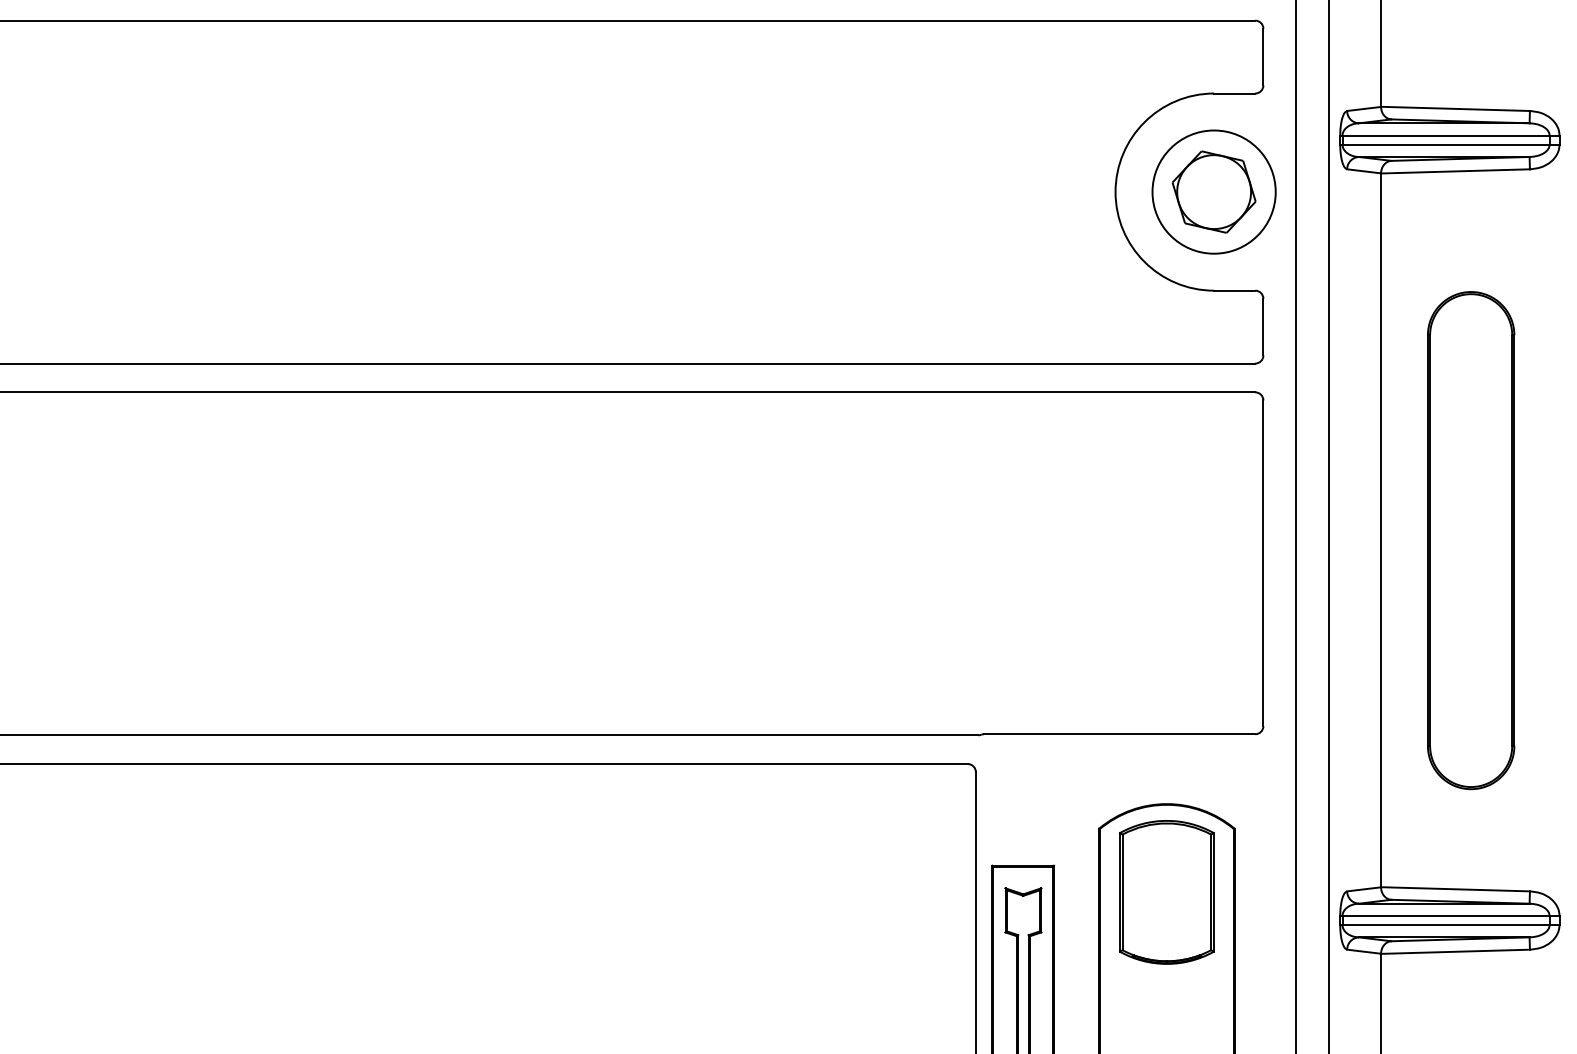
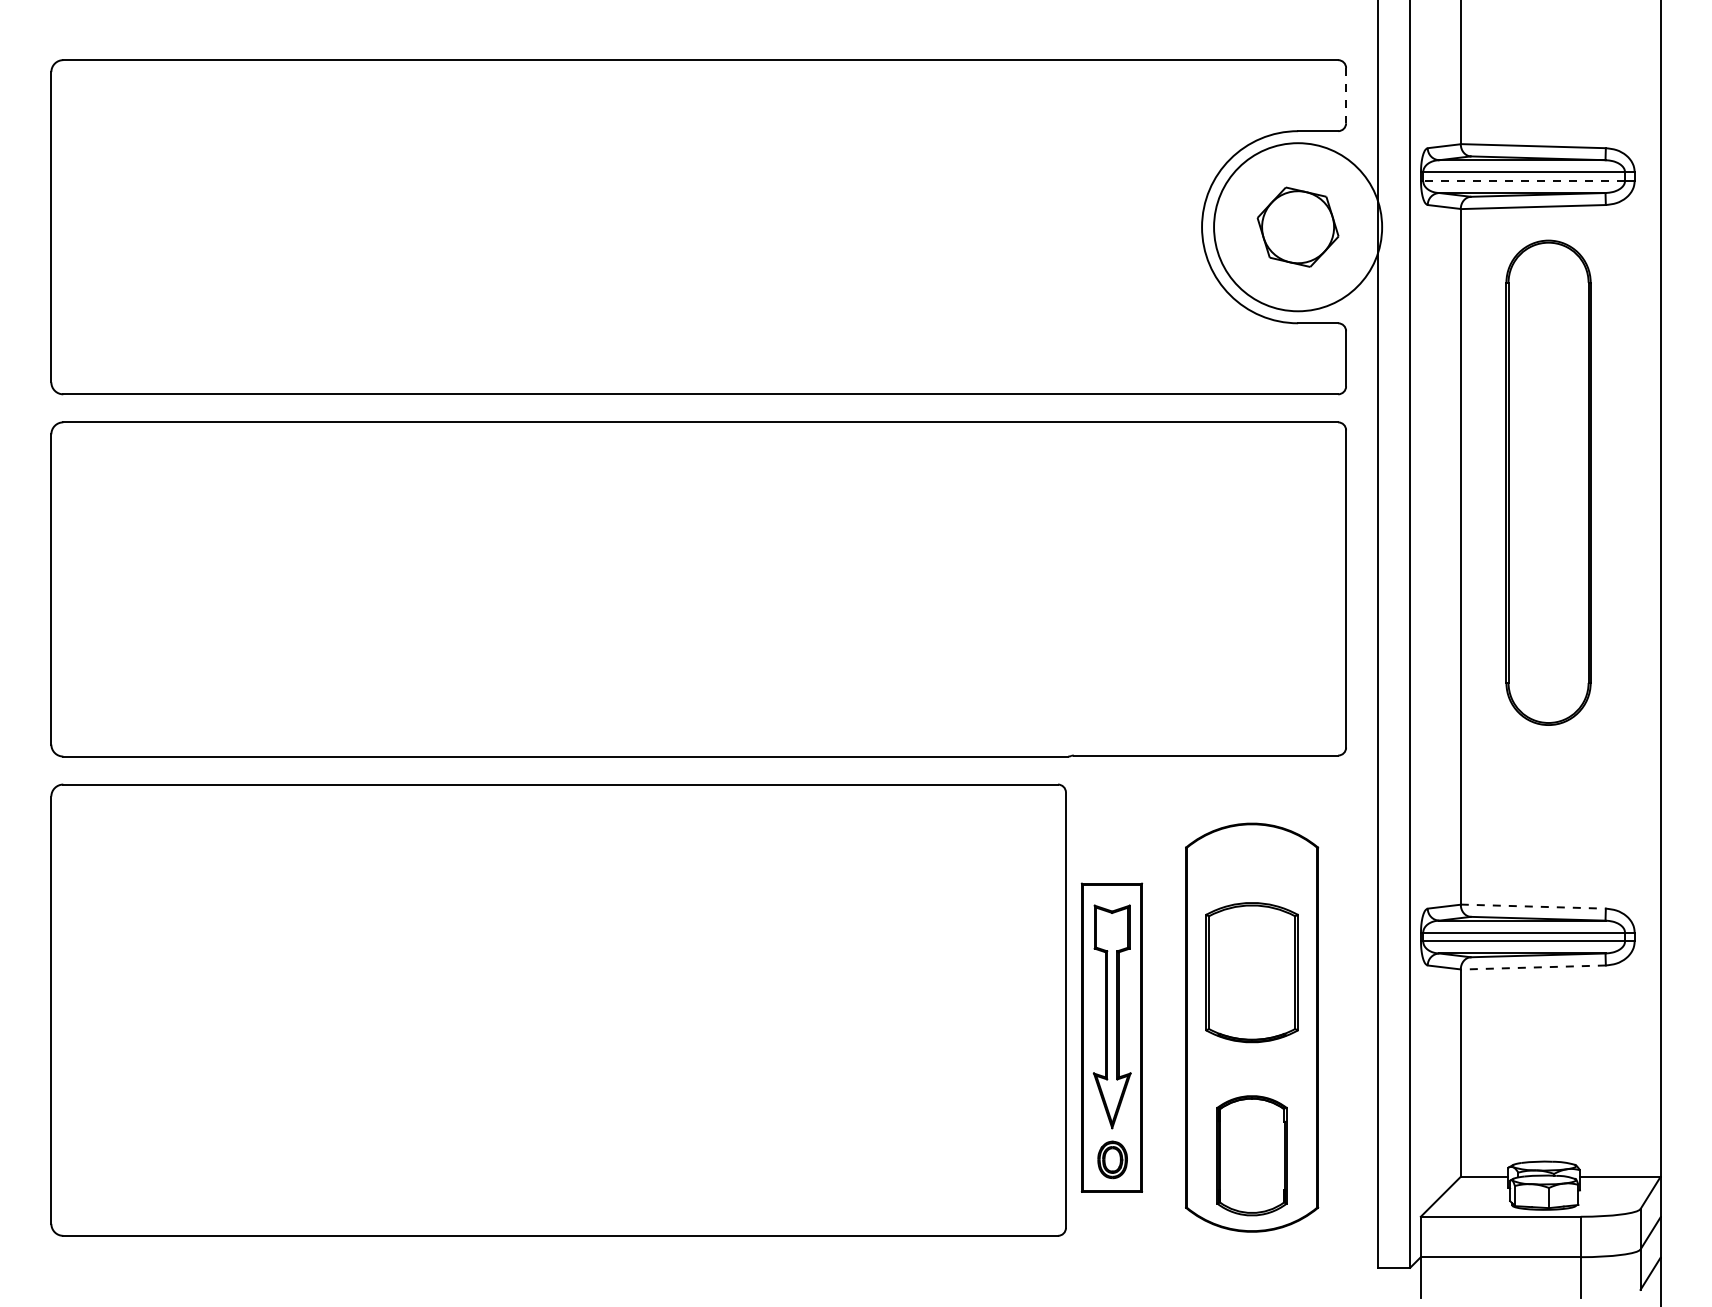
line: (1263, 56) -> (1346, 95), solid -> dashed
line: (1446, 145) -> (1524, 181), solid -> dashed
circle: (1214, 192) -> (1298, 227), size x1.4
part: (1471, 540) -> (1548, 482), moved
line: (1455, 889) -> (1533, 906), solid -> dashed
part: (1166, 892) -> (1251, 972), moved
line: (1455, 951) -> (1533, 967), solid -> dashed

